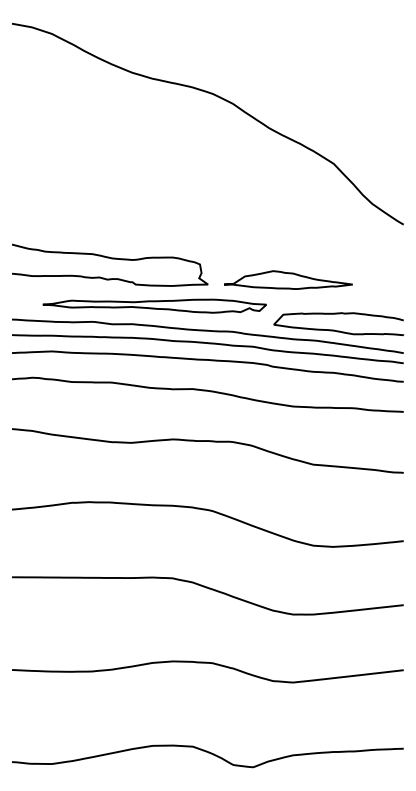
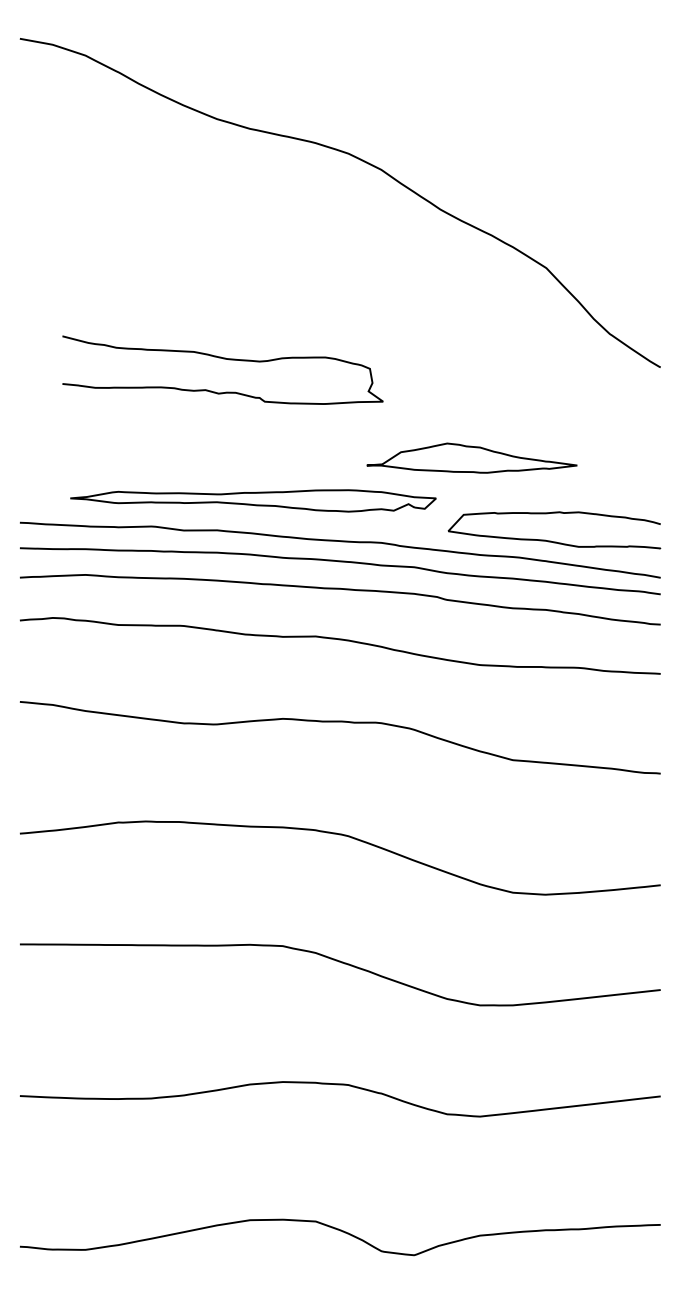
curve: (111, 259) -> (225, 360), moved

